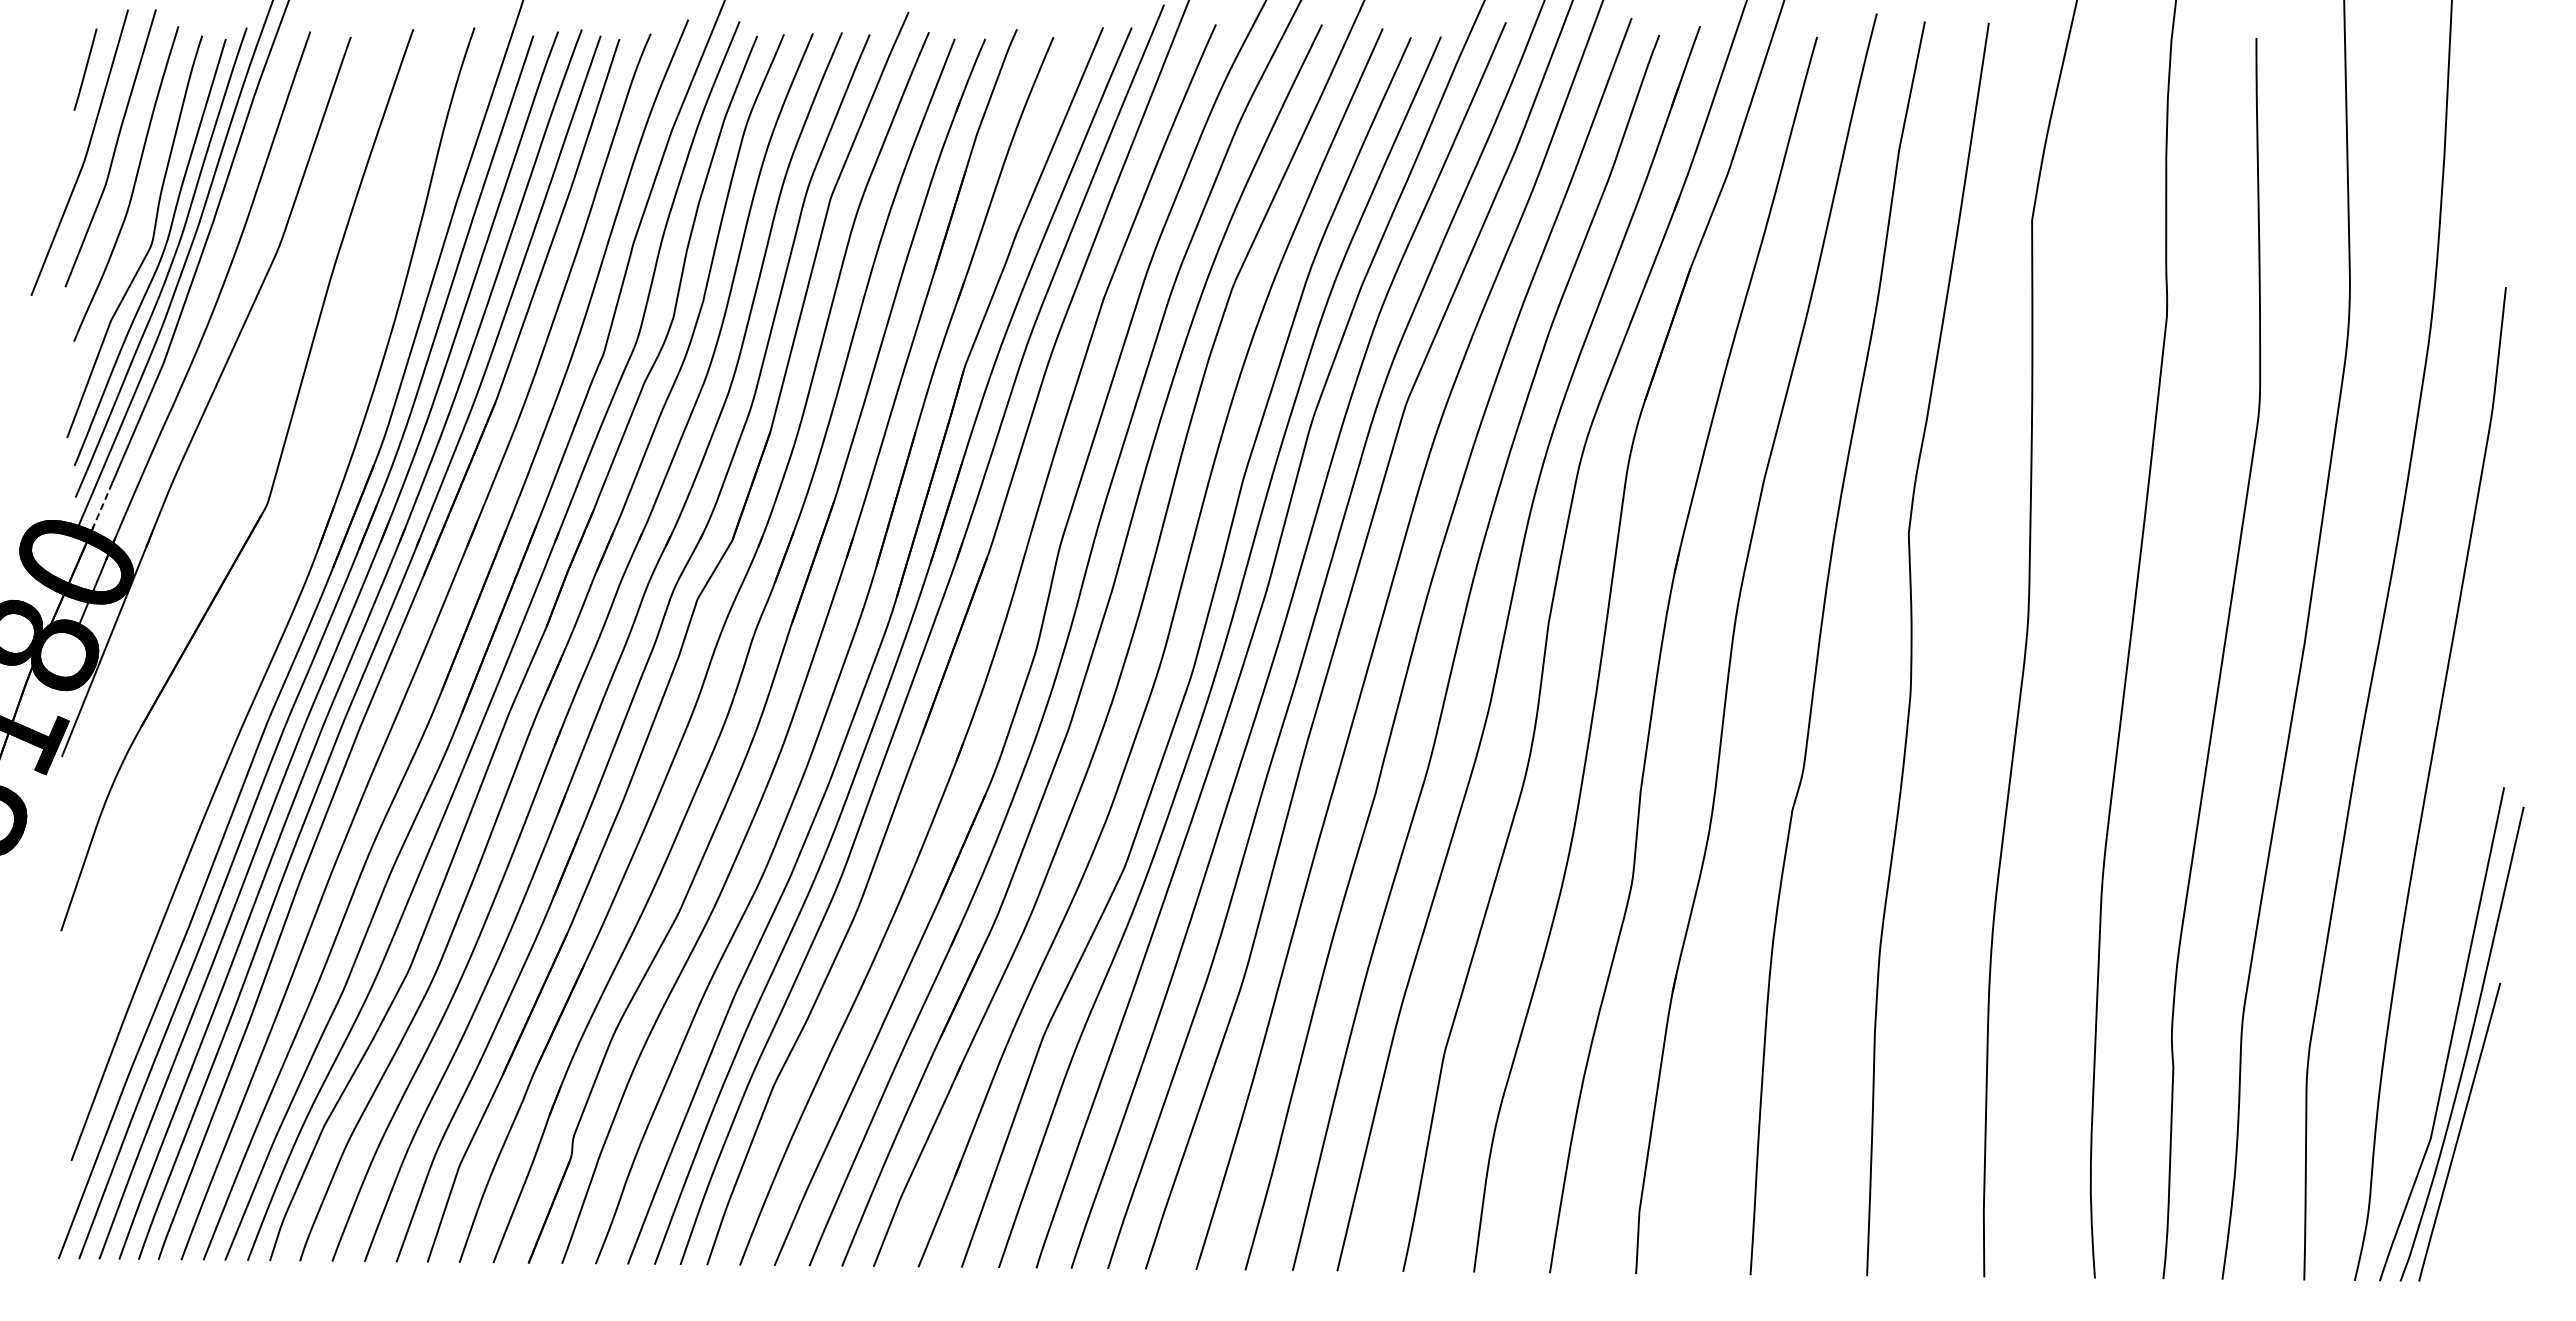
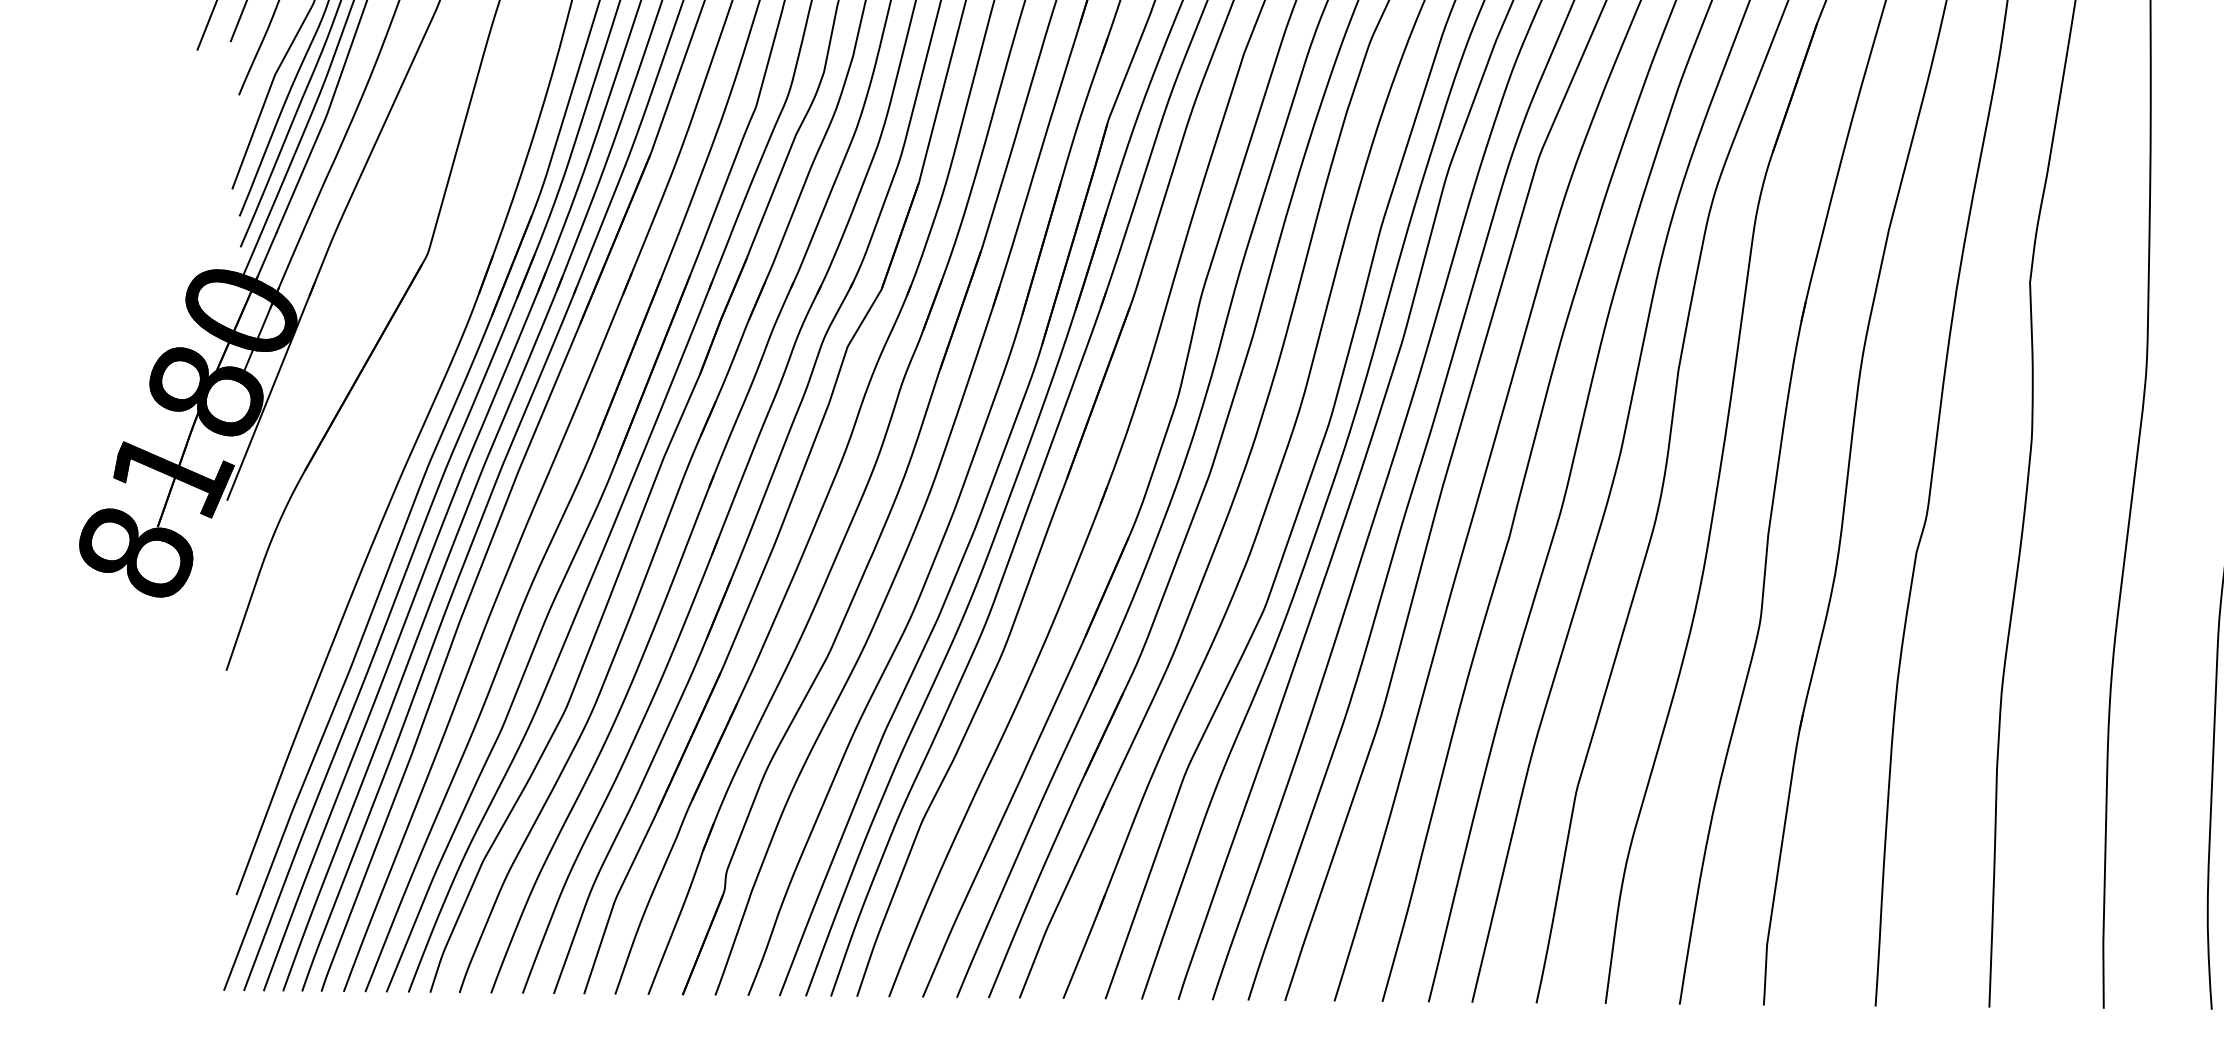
line: (102, 505) -> (266, 255), dashed -> solid

